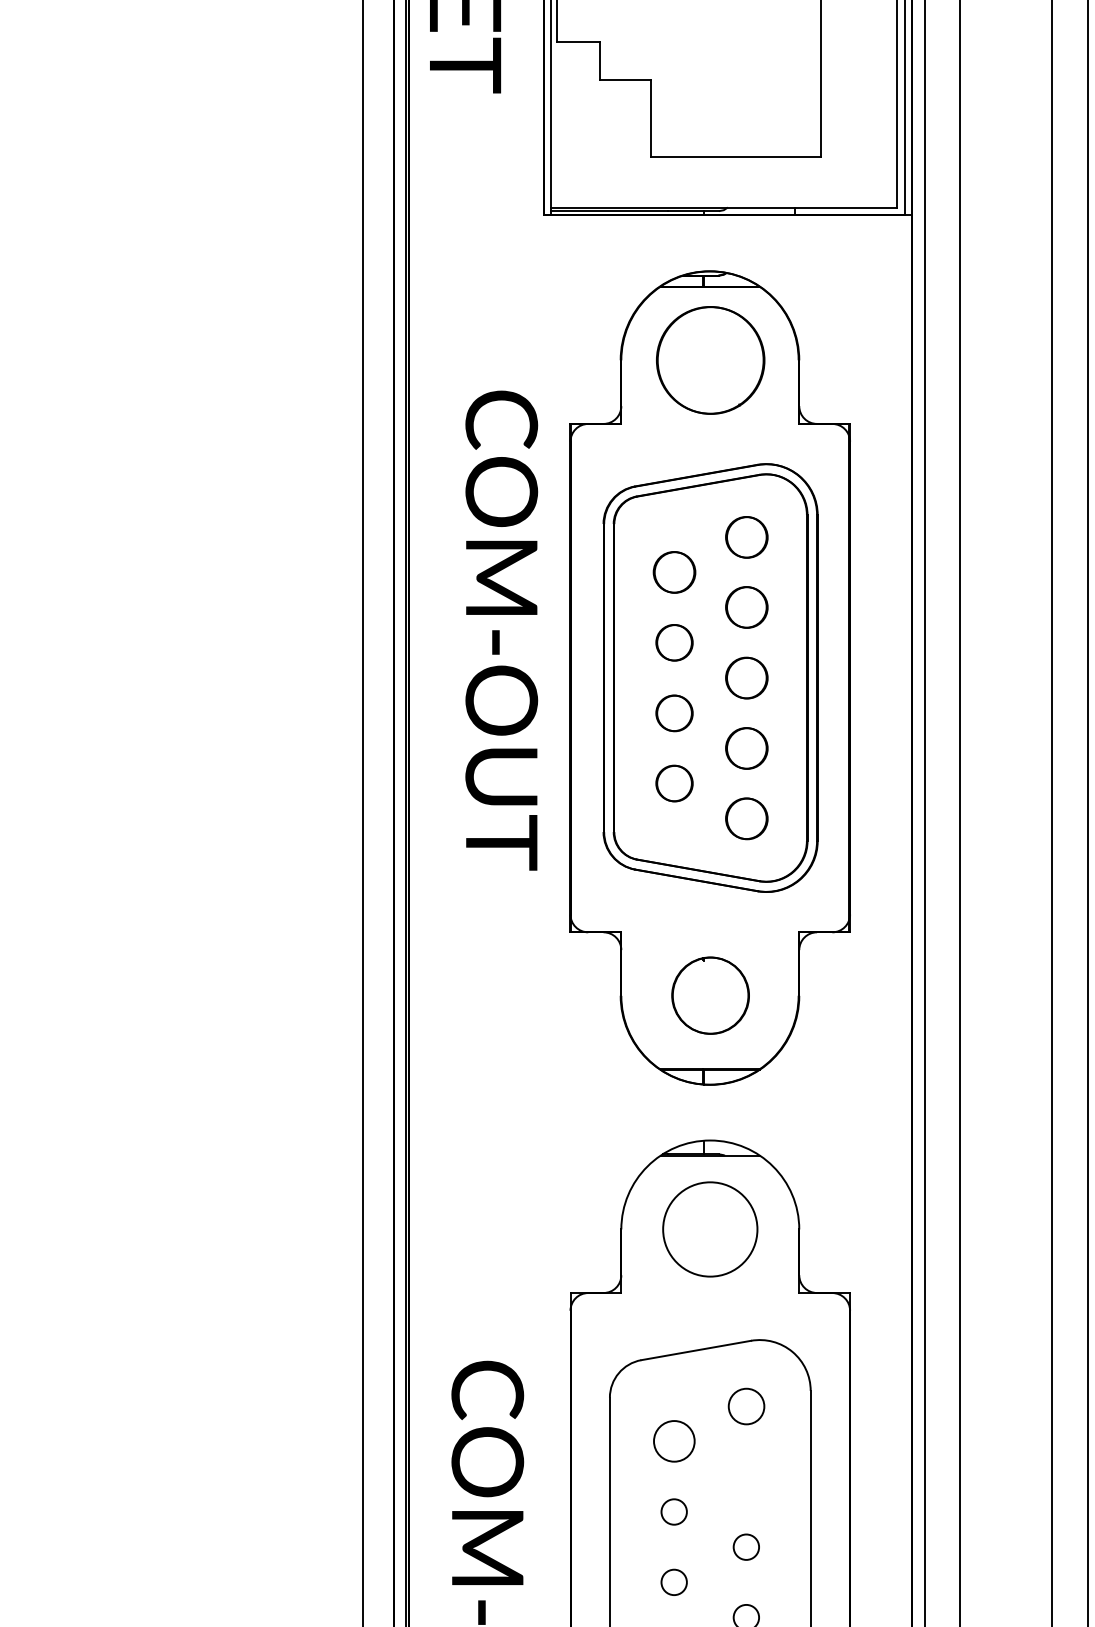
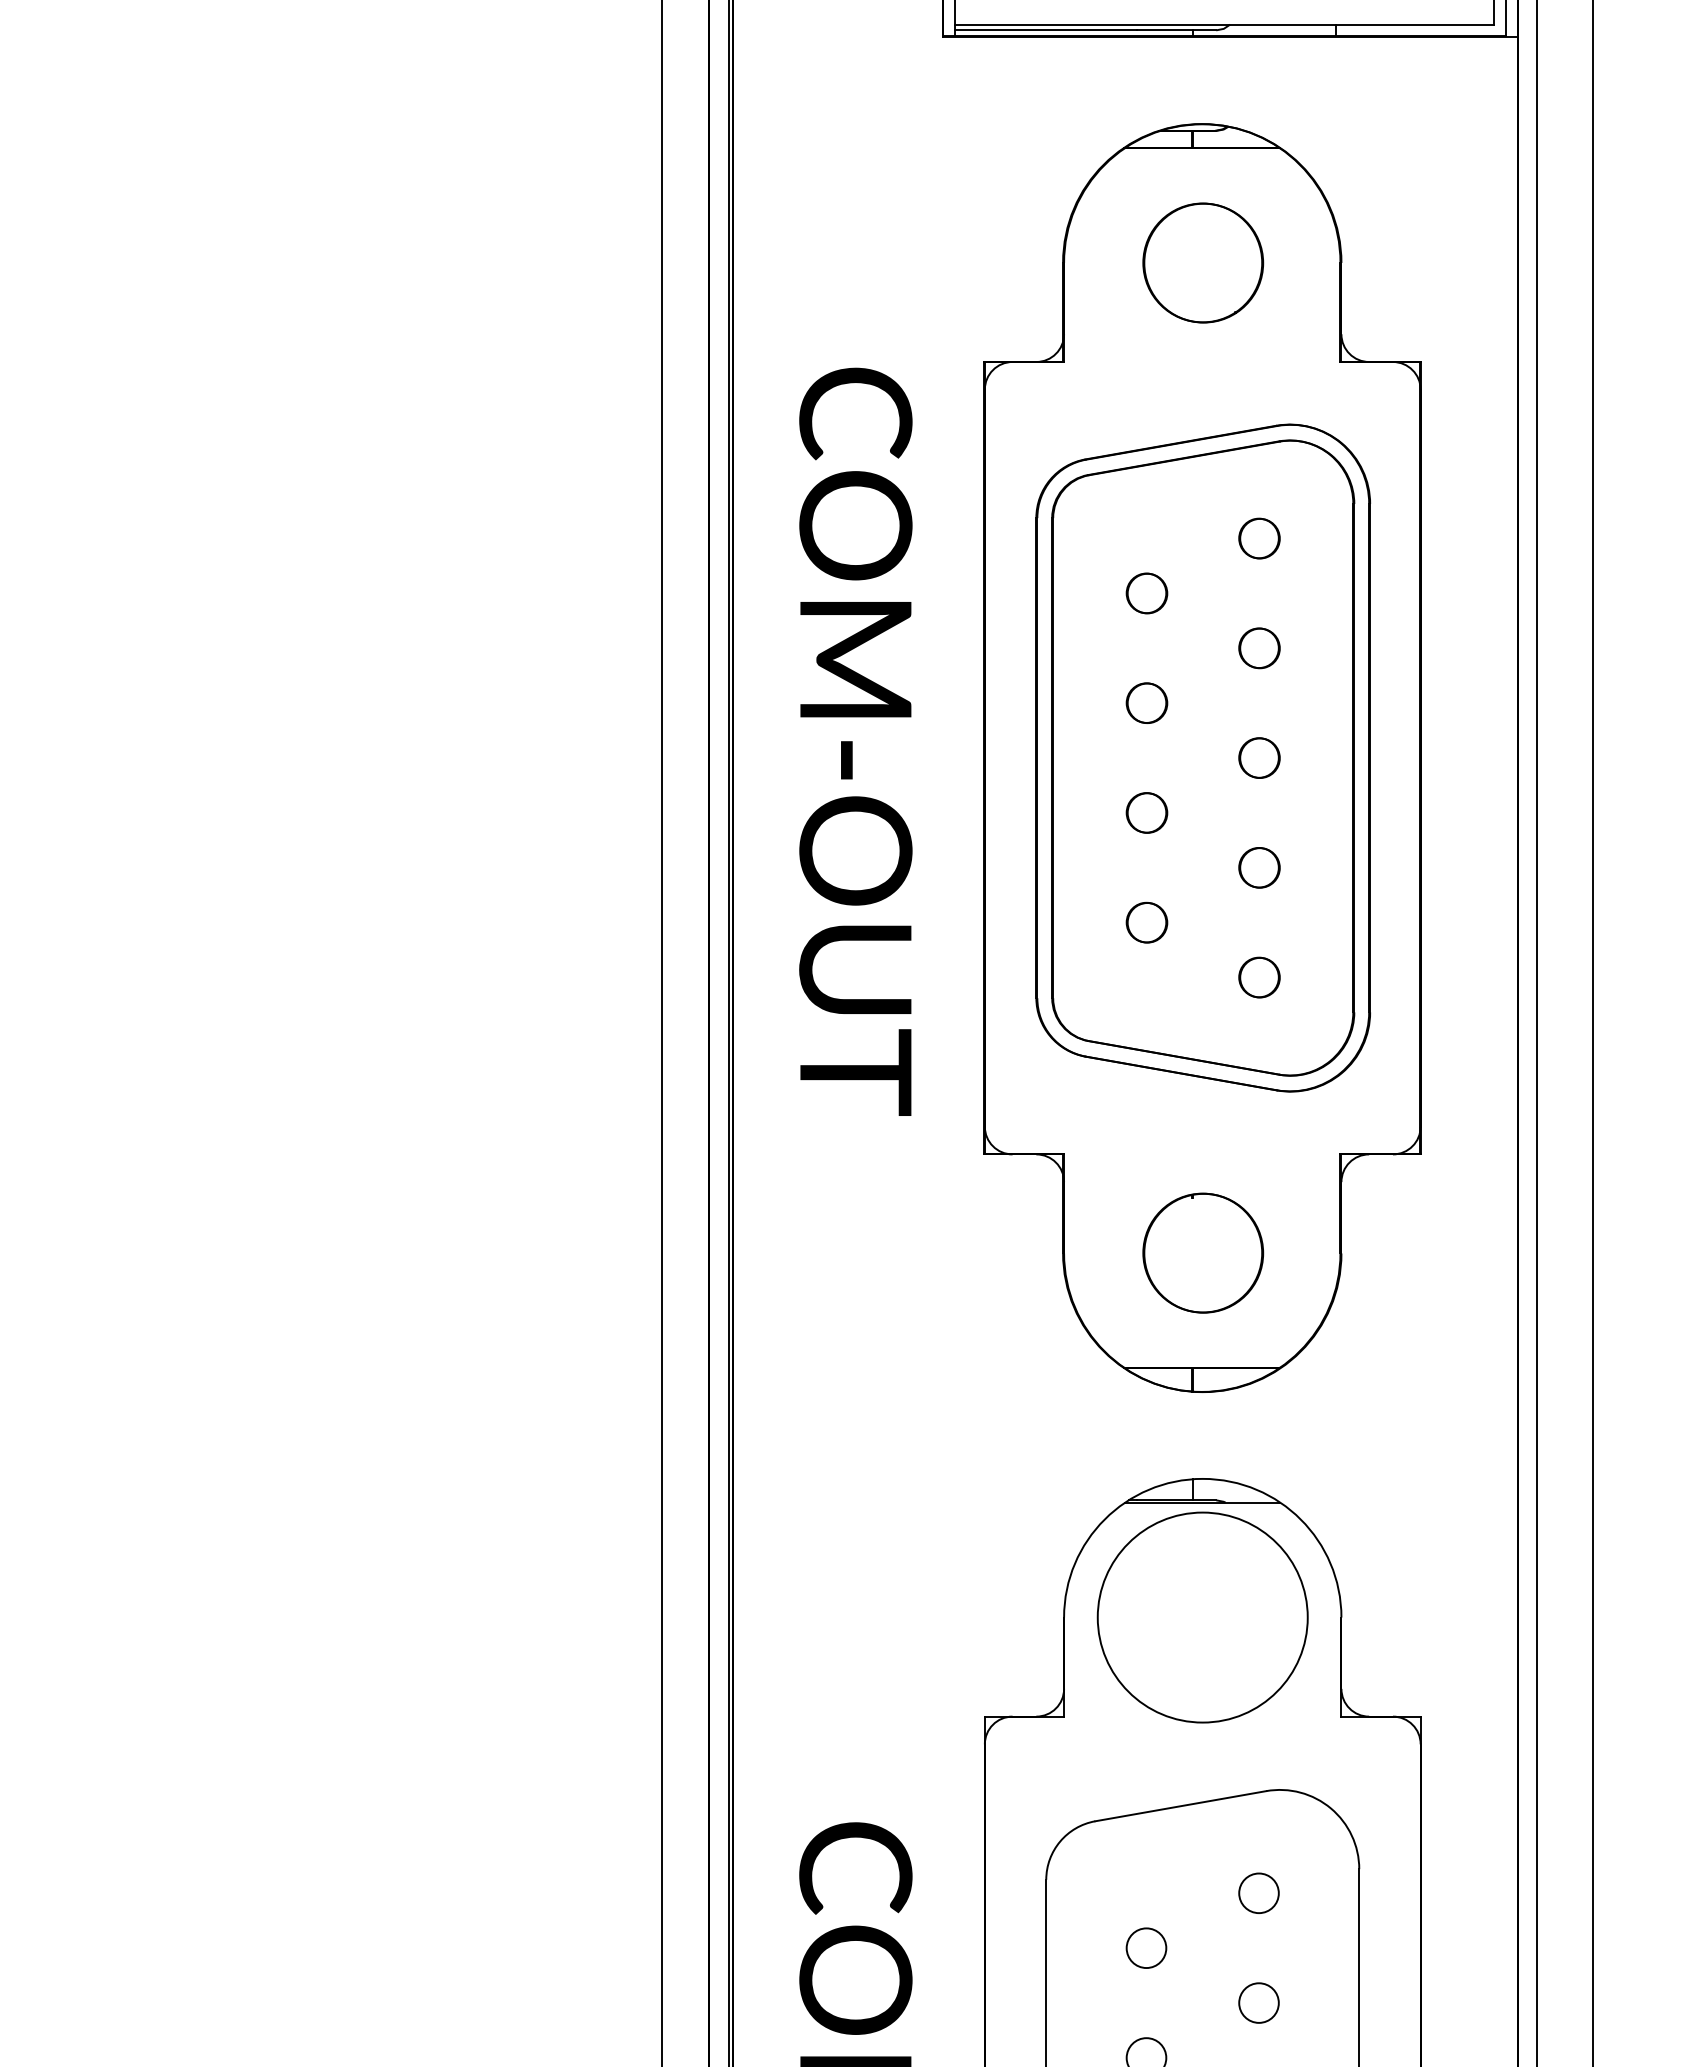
circle: (710, 360) -> (1203, 263), size x0.71
part: (746, 536) -> (1259, 537), size x0.62
part: (674, 572) -> (1146, 593), size x0.62
part: (746, 607) -> (1259, 648), size x0.62
text: (501, 630) -> (855, 741), moved
part: (674, 642) -> (1146, 702), size x0.71
part: (746, 677) -> (1259, 757), size x0.62
part: (674, 712) -> (1146, 811), size x0.71
part: (746, 748) -> (1259, 867), size x0.62
part: (674, 783) -> (1146, 922), size x0.71
part: (746, 818) -> (1259, 976), size x0.62
circle: (709, 1229) -> (1201, 1617), size x1.43
circle: (745, 1405) -> (1257, 1891), size x0.71
circle: (673, 1441) -> (1145, 1948), size x0.62
circle: (745, 1476) -> (1257, 2002), added

